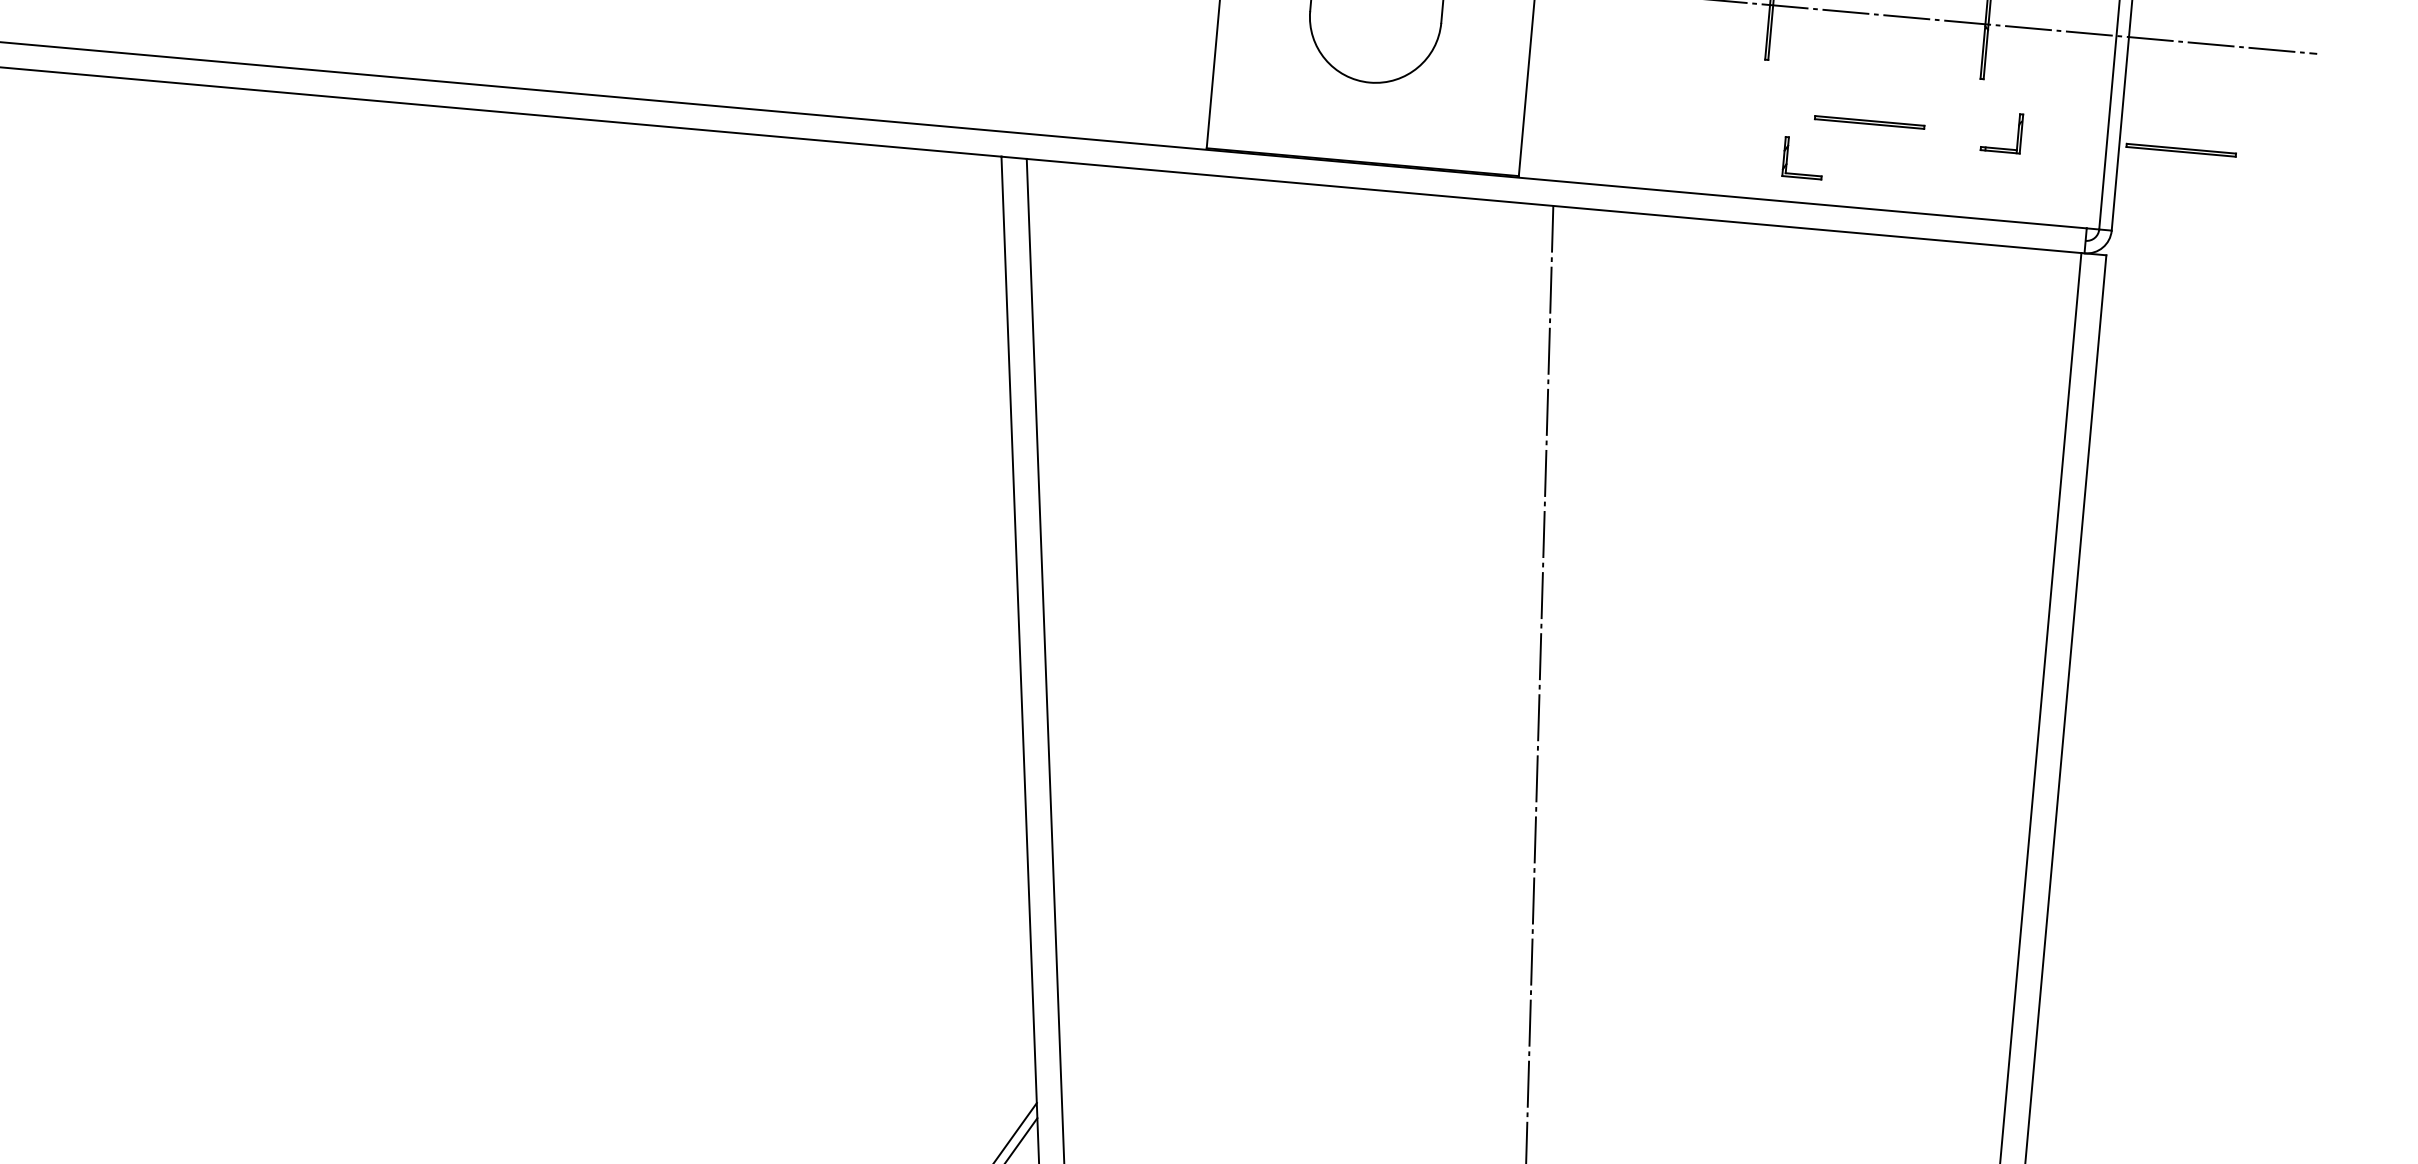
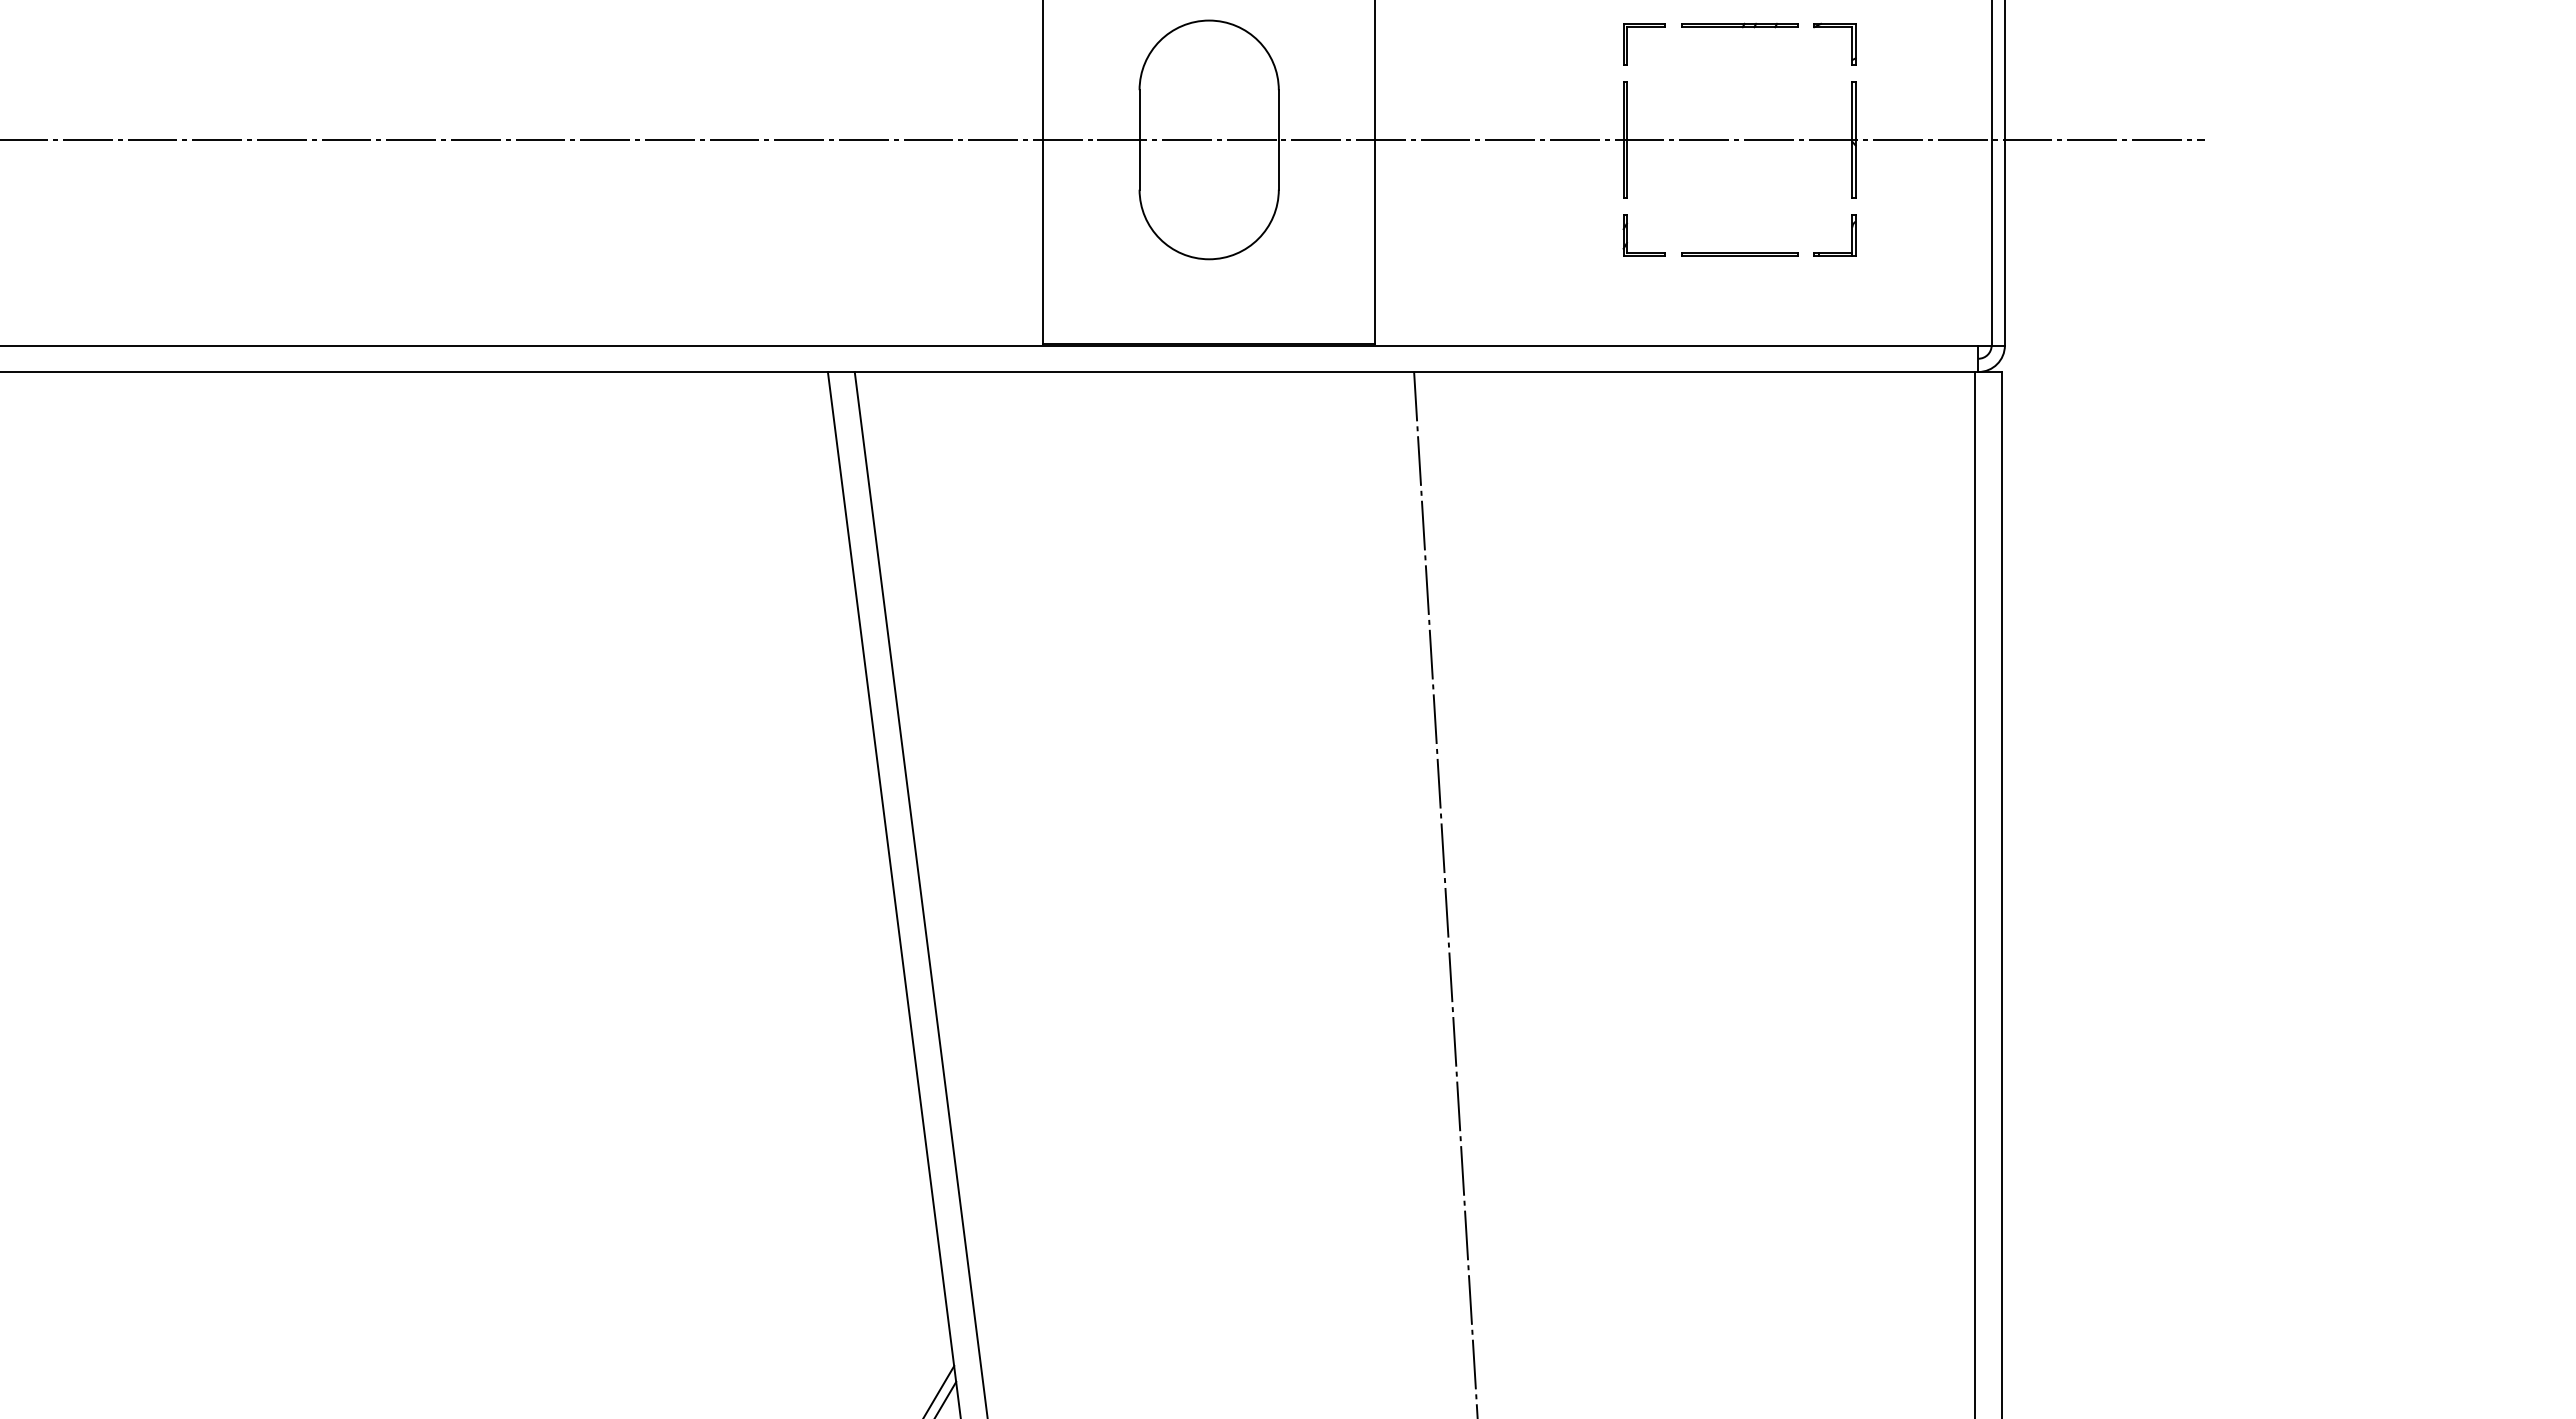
part: (2017, 133) -> (1851, 235), moved
line: (2181, 149) -> (2070, 253), removed
part: (1787, 157) -> (1627, 235), moved

